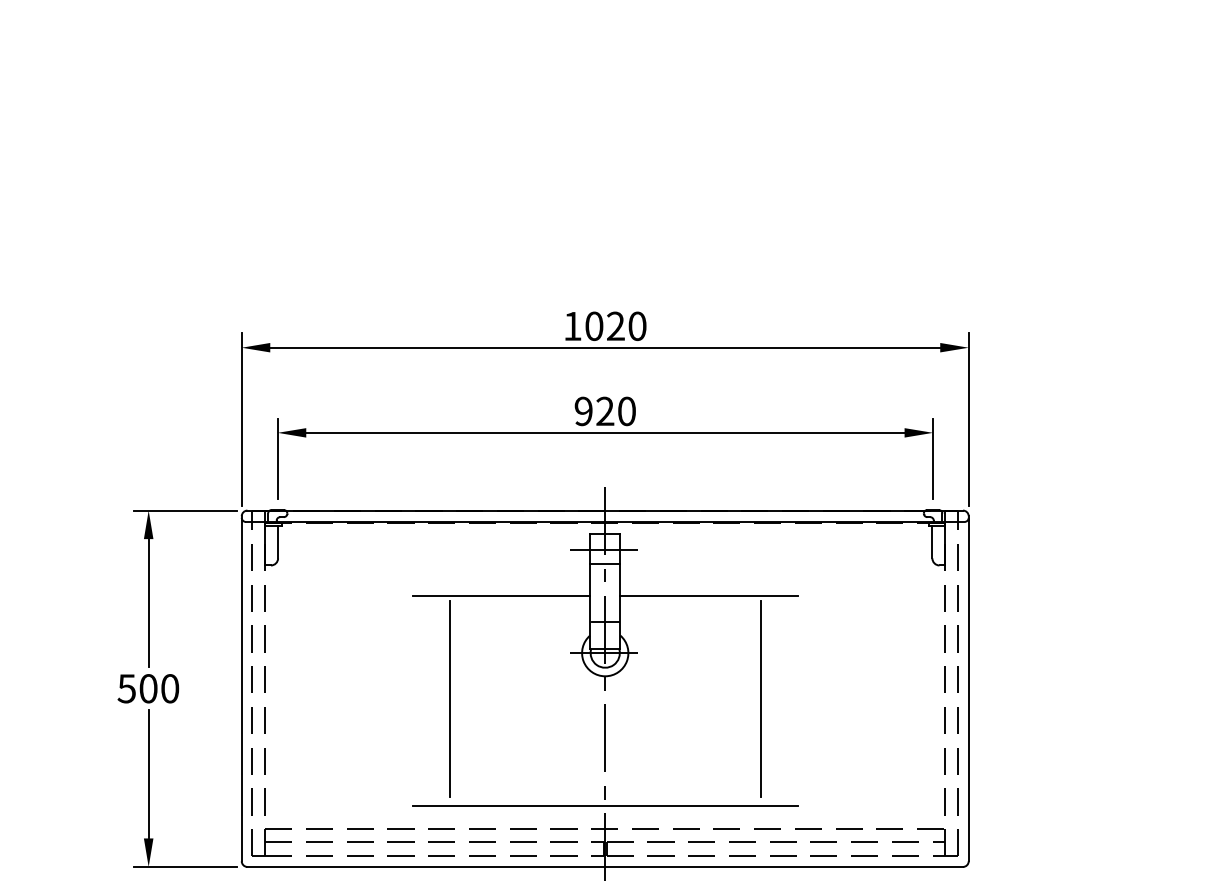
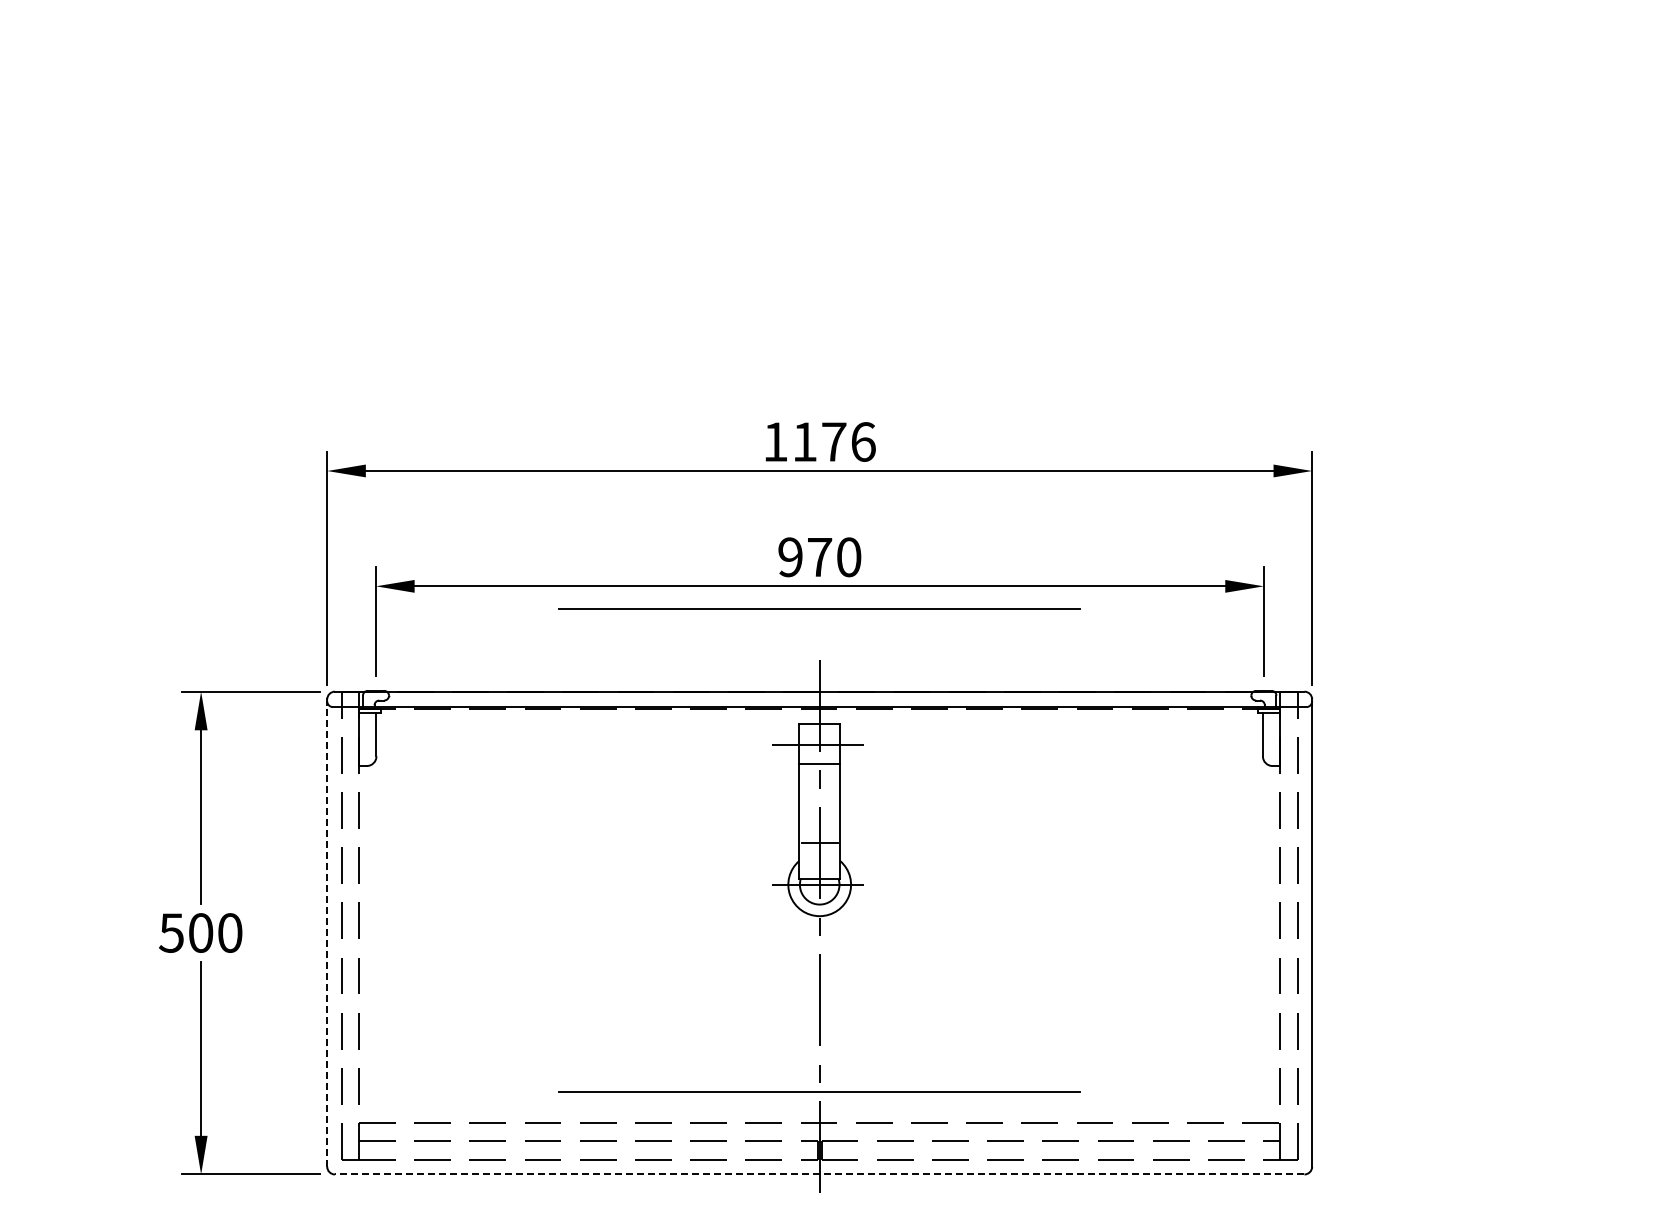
text: (616, 325) -> (834, 441), 1020 -> 1176
text: (605, 410) -> (819, 556), 920 -> 970
line: (605, 449) -> (819, 608), added
line: (501, 596) -> (678, 807), removed
line: (709, 596) -> (960, 807), removed
line: (241, 690) -> (327, 935), solid -> dashed
line: (449, 698) -> (608, 946), removed
line: (760, 698) -> (1030, 946), removed
line: (605, 866) -> (819, 1174), solid -> dashed

